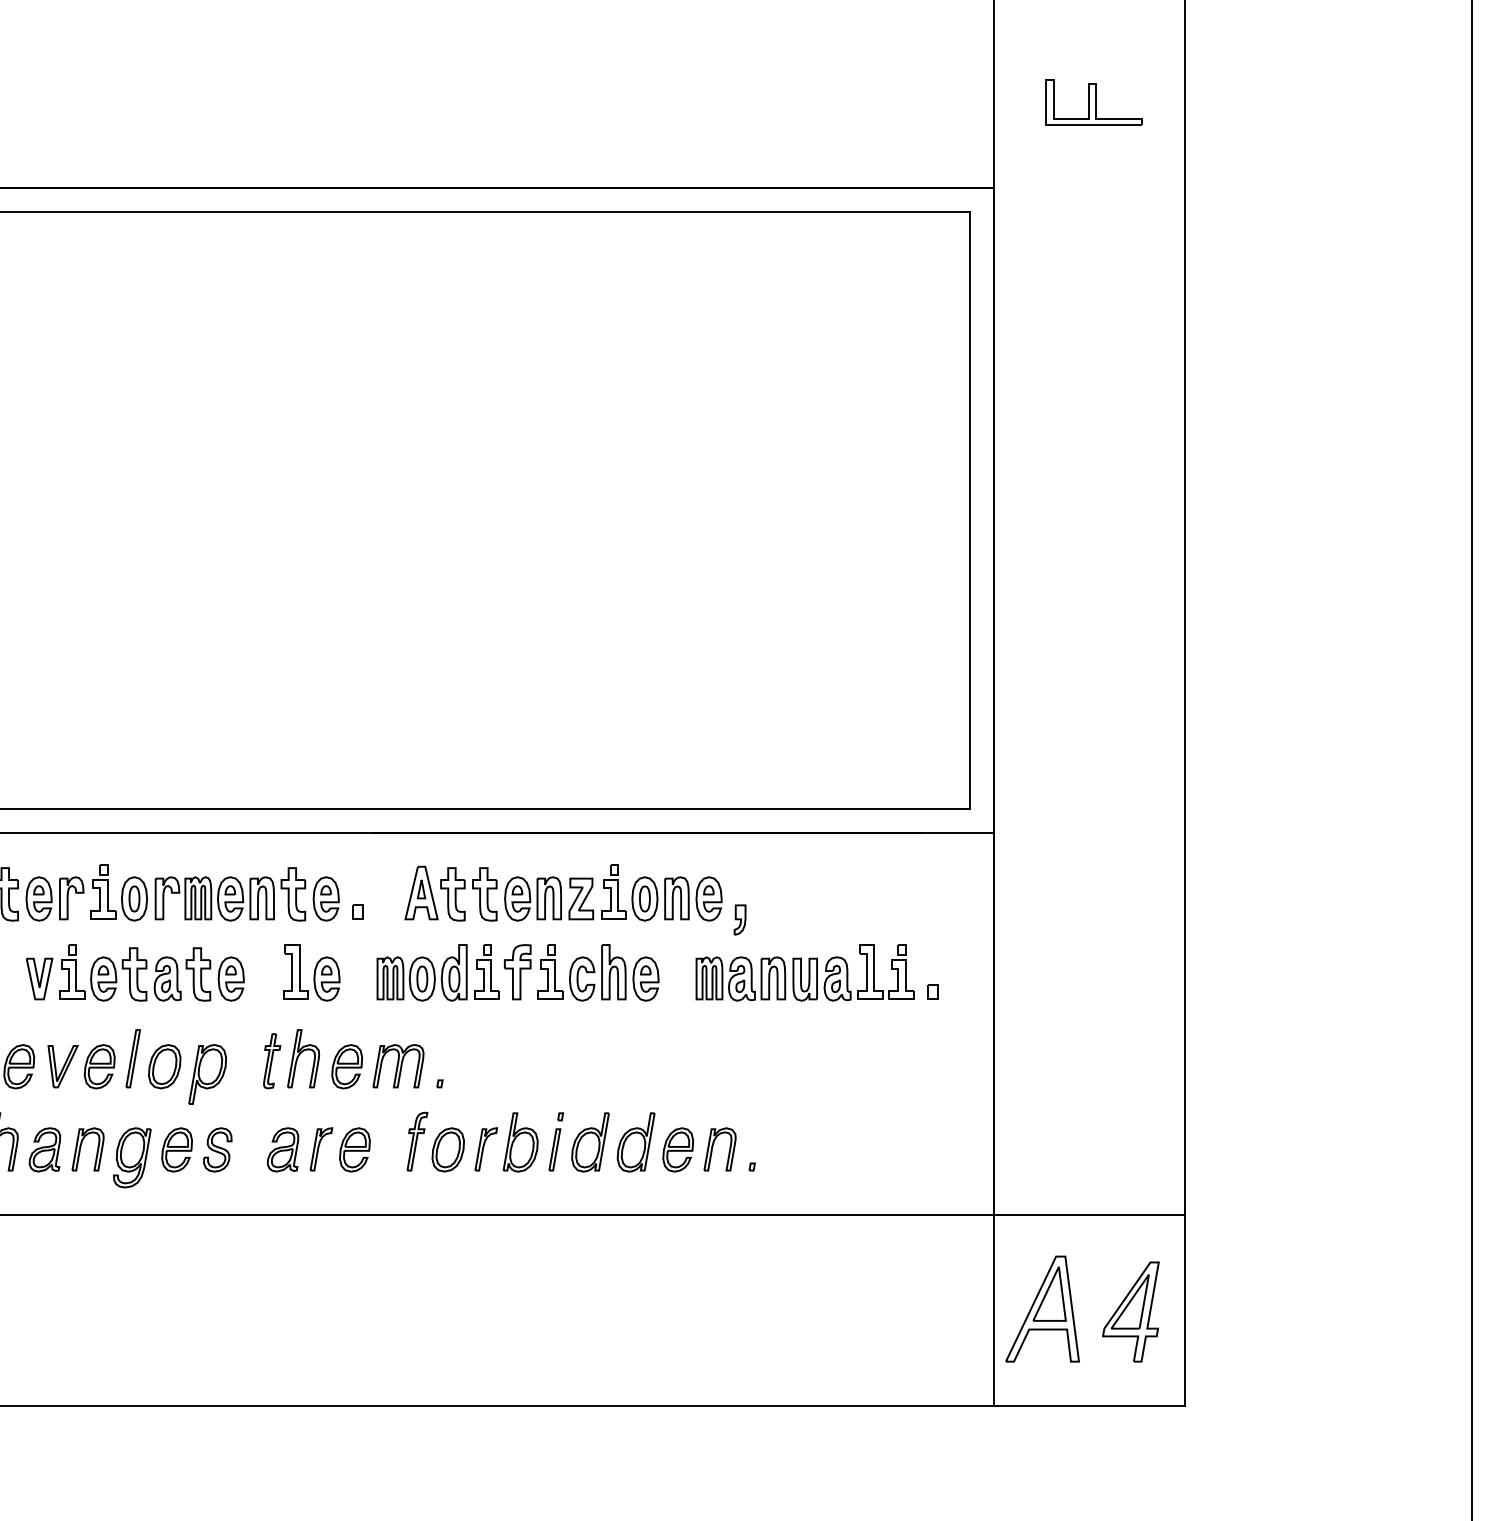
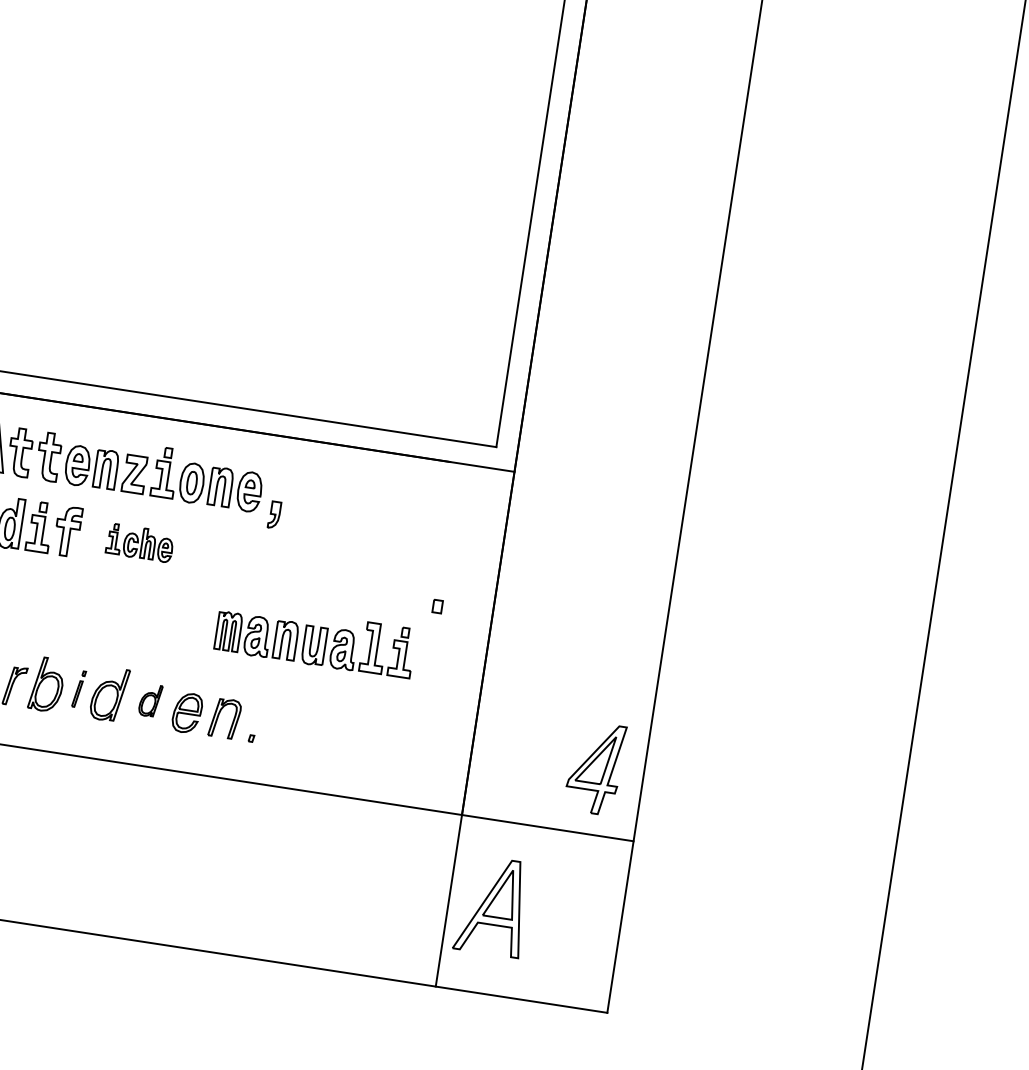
part: (598, 972) -> (140, 542), size x0.6
part: (804, 972) -> (314, 639), moved
part: (556, 1141) -> (79, 688), size x0.7
part: (635, 1142) -> (150, 700), size x0.6
part: (1130, 1311) -> (594, 767), moved

